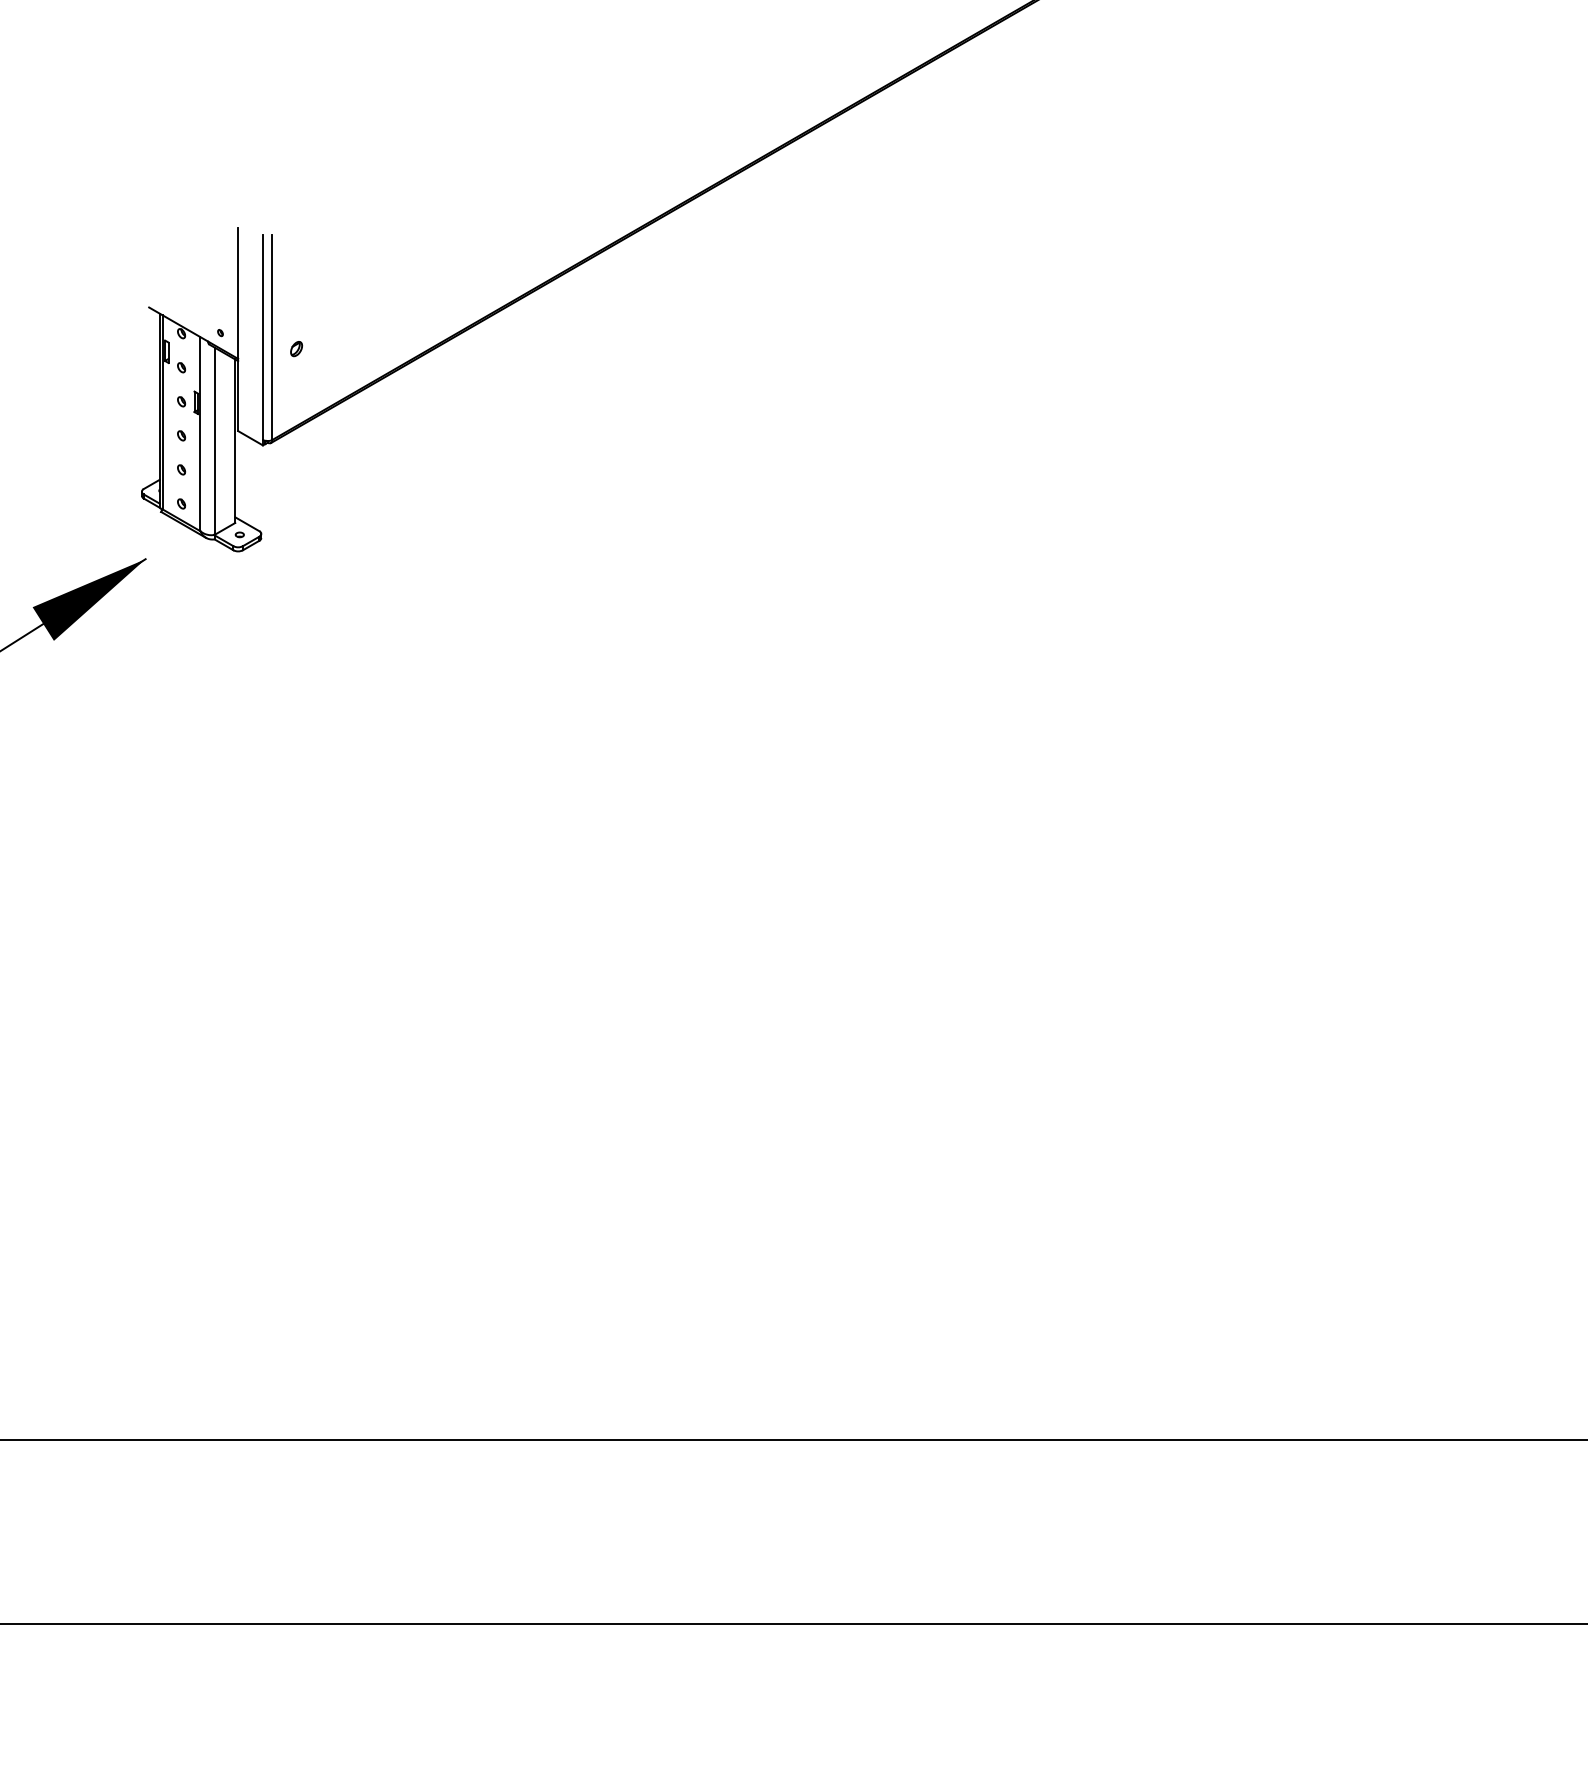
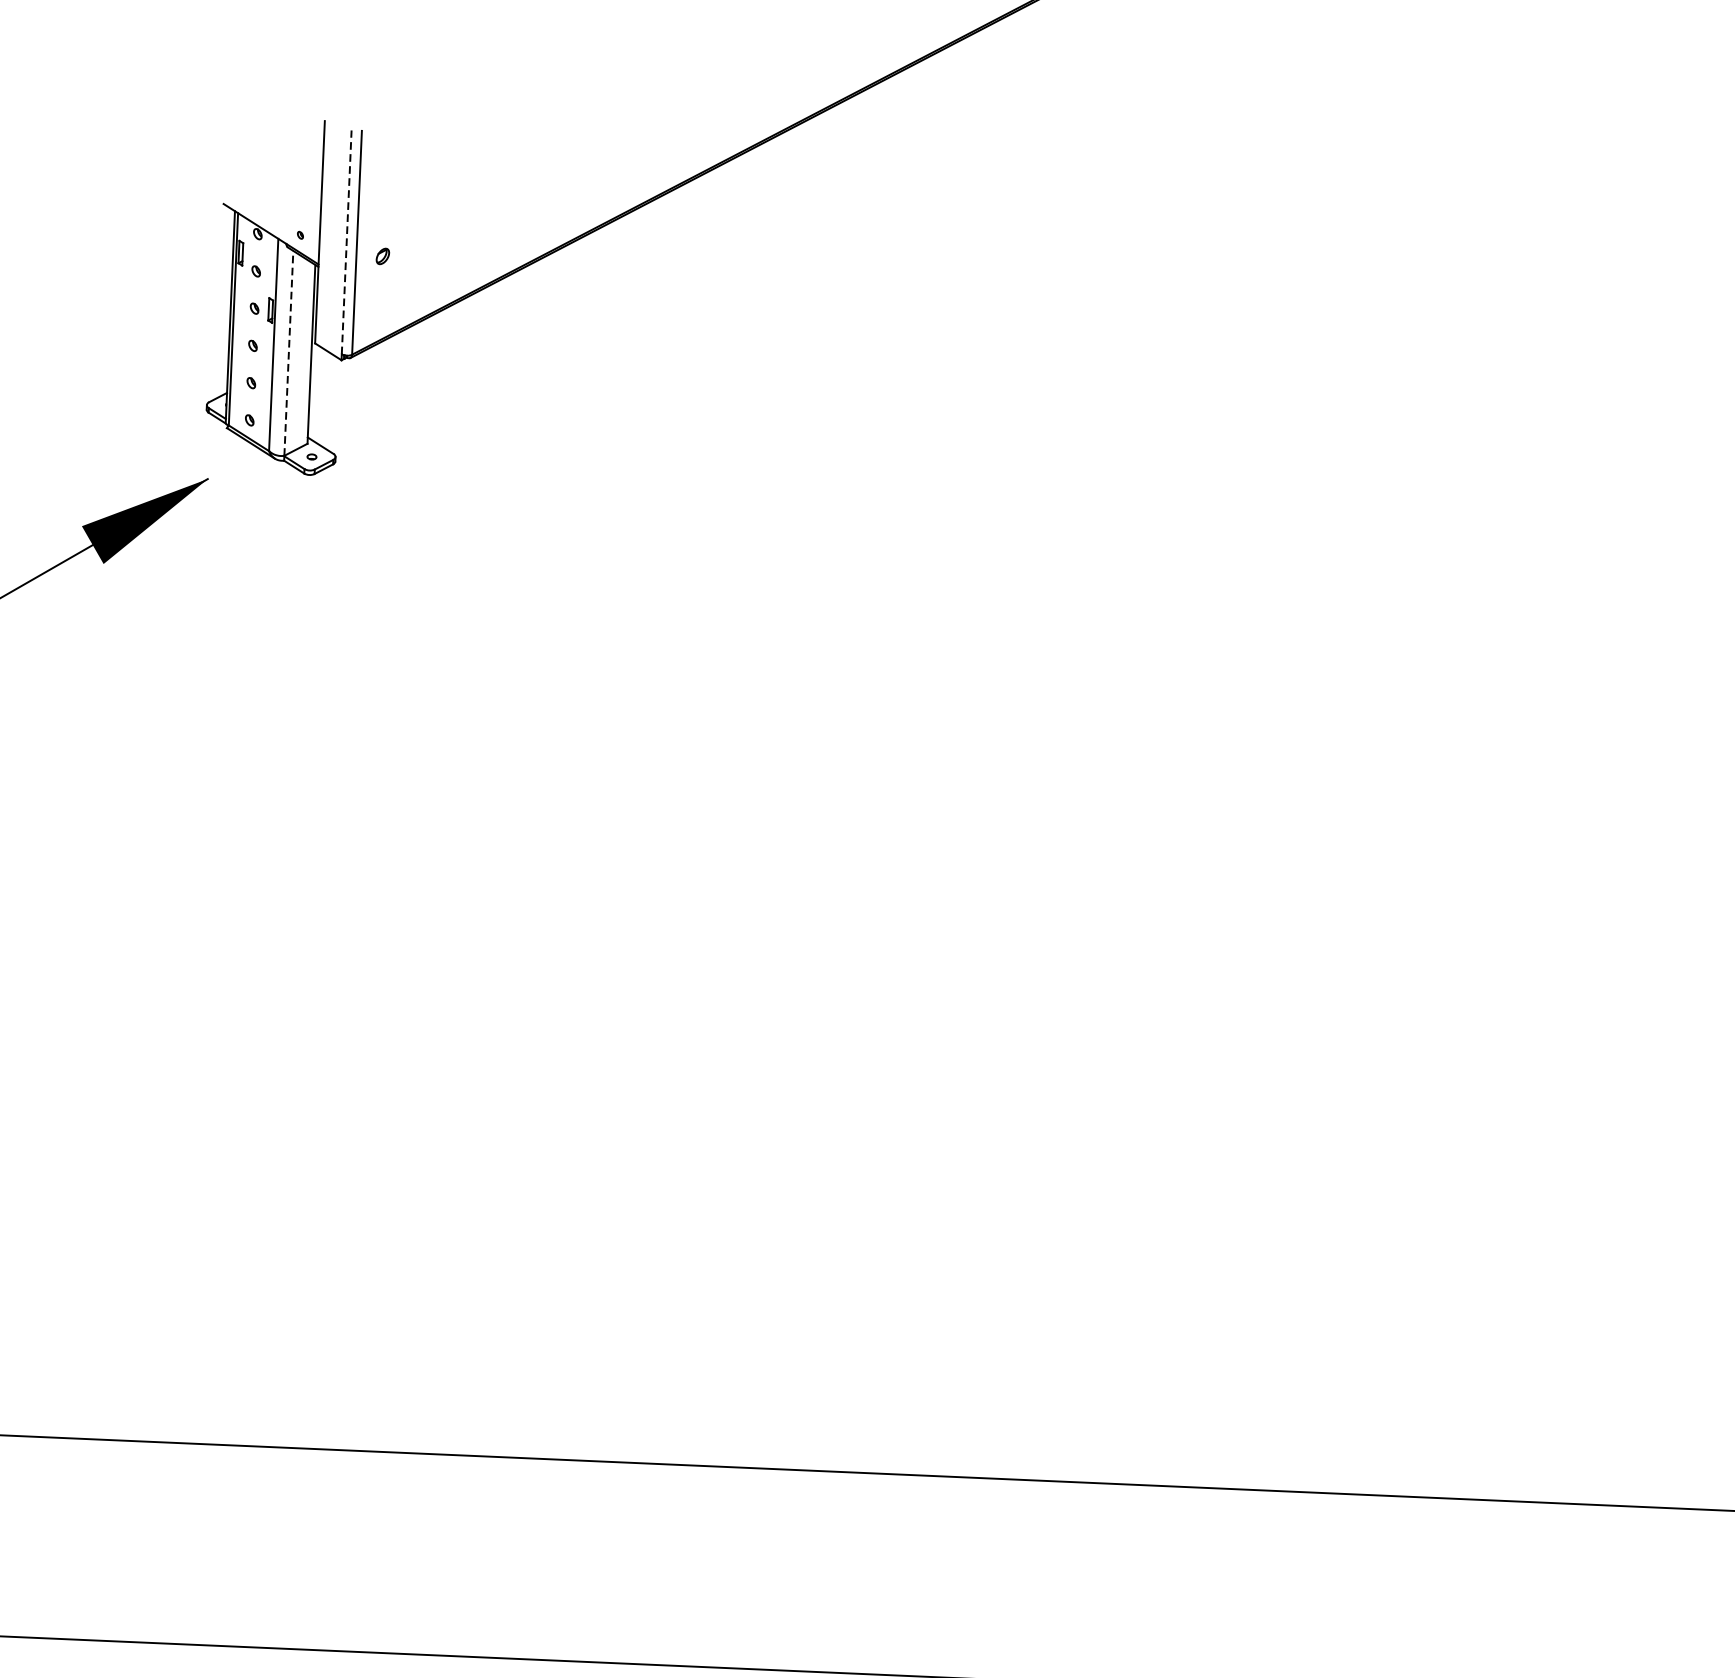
line: (262, 337) -> (346, 242), solid -> dashed
line: (214, 441) -> (288, 353), solid -> dashed

